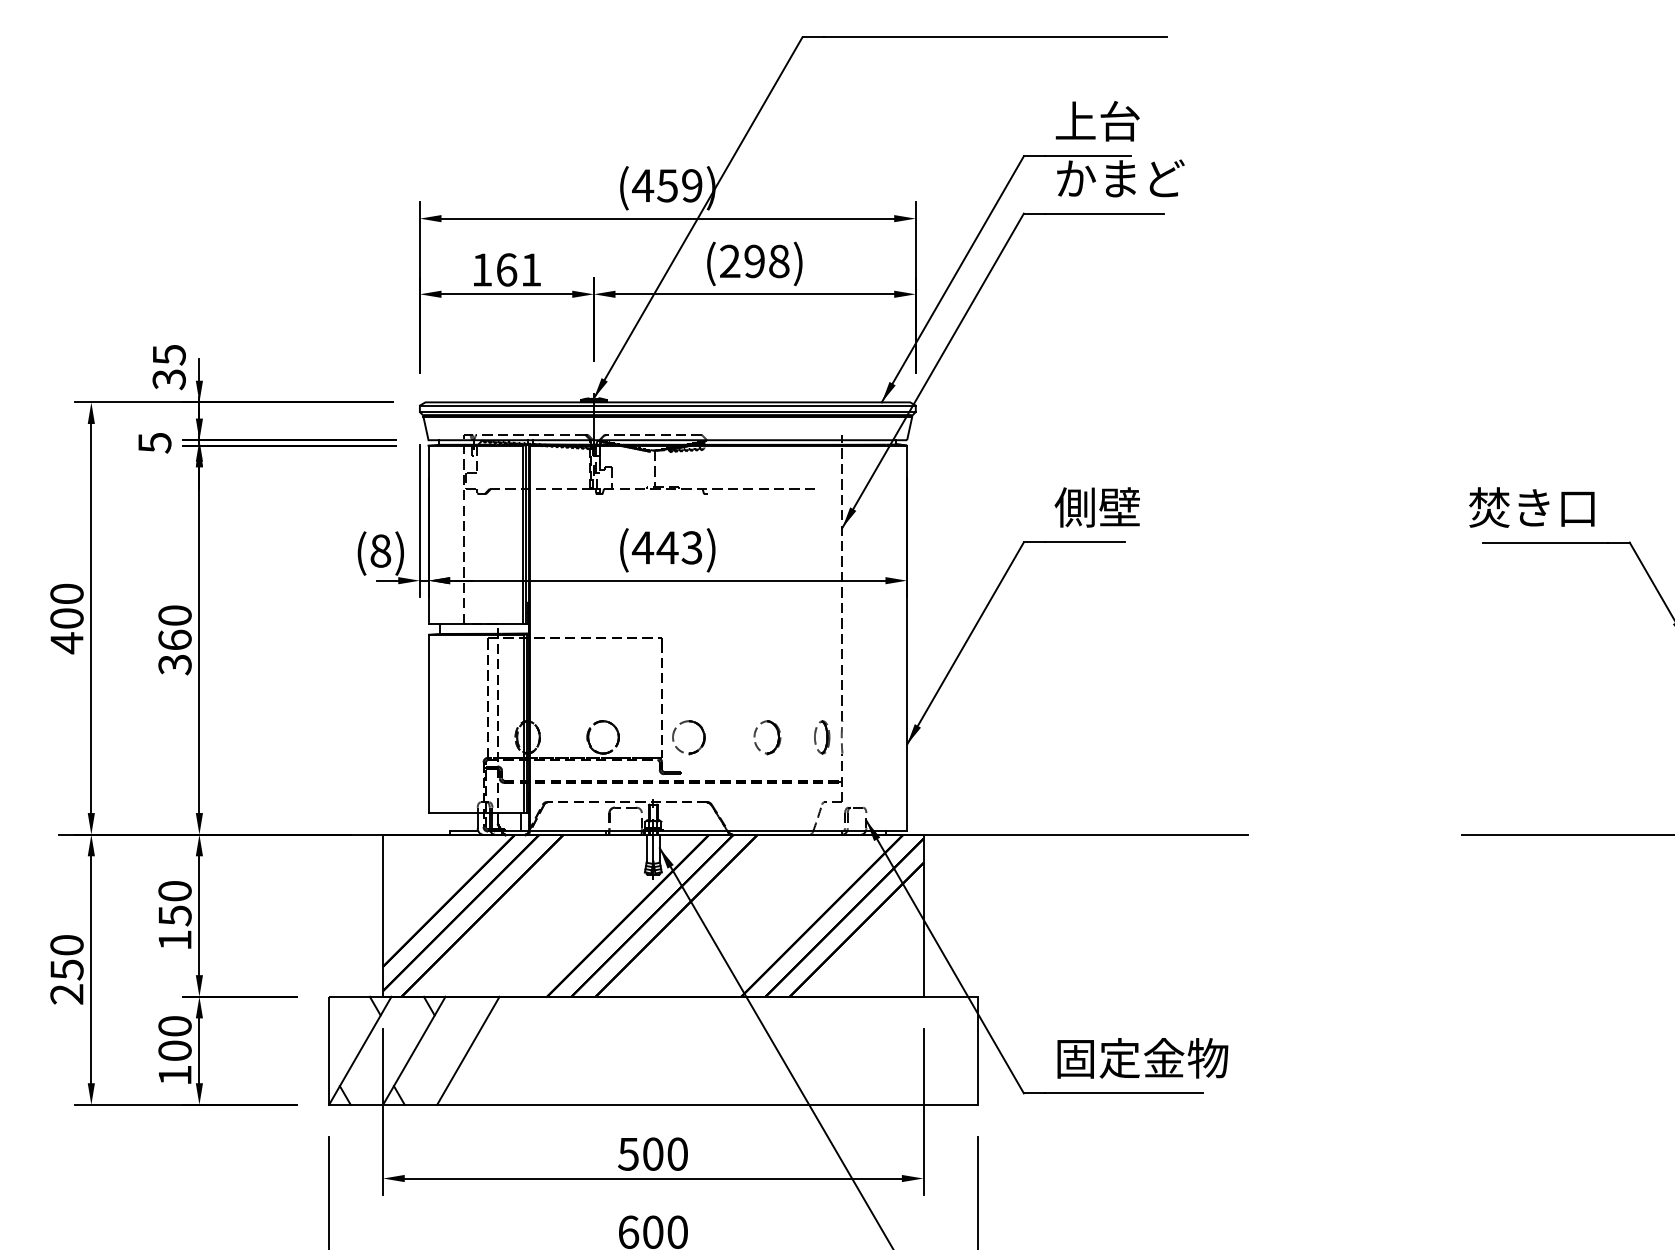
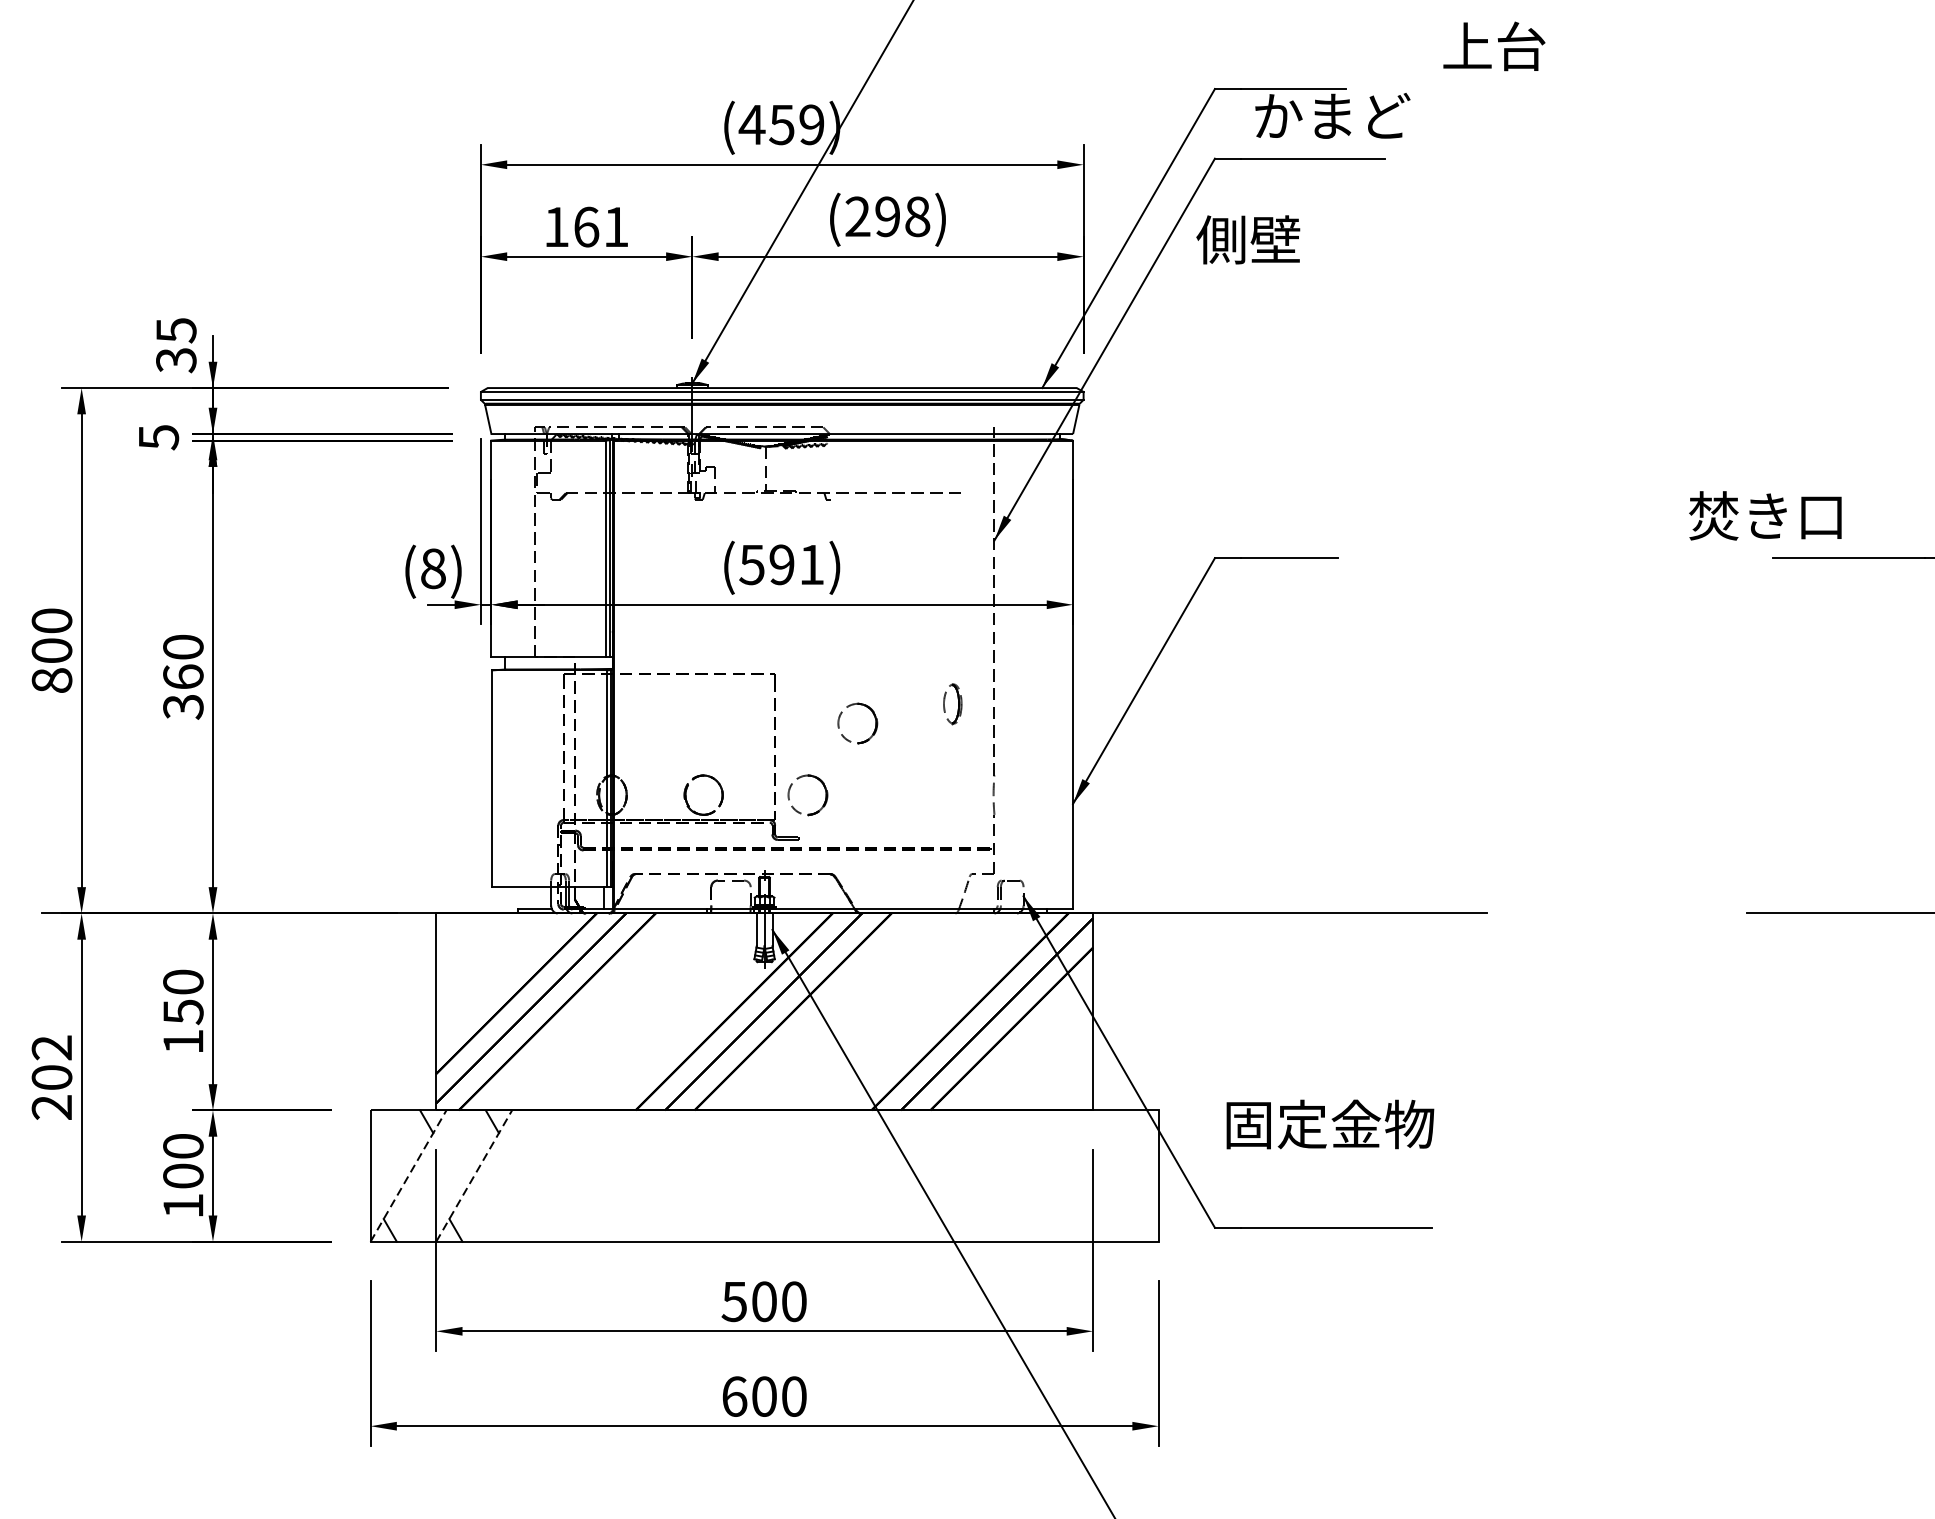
text: (1097, 121) -> (1494, 46), moved
text: (1096, 507) -> (1247, 239), moved
text: (1531, 507) -> (1765, 515), moved
text: (666, 547) -> (780, 564), (443) -> (591)
text: (66, 643) -> (51, 681), 400 -> 800
part: (715, 680) -> (840, 726), added
part: (777, 735) -> (915, 792), removed
part: (822, 737) -> (953, 704), moved
text: (66, 957) -> (51, 1062), 250 -> 202
line: (360, 1050) -> (408, 1175), solid -> dashed
line: (414, 1050) -> (474, 1175), solid -> dashed
line: (468, 1050) -> (539, 1175), removed
text: (1142, 1058) -> (1329, 1124), moved

